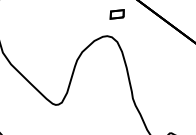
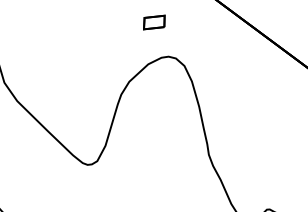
part: (116, 14) -> (153, 22), moved

